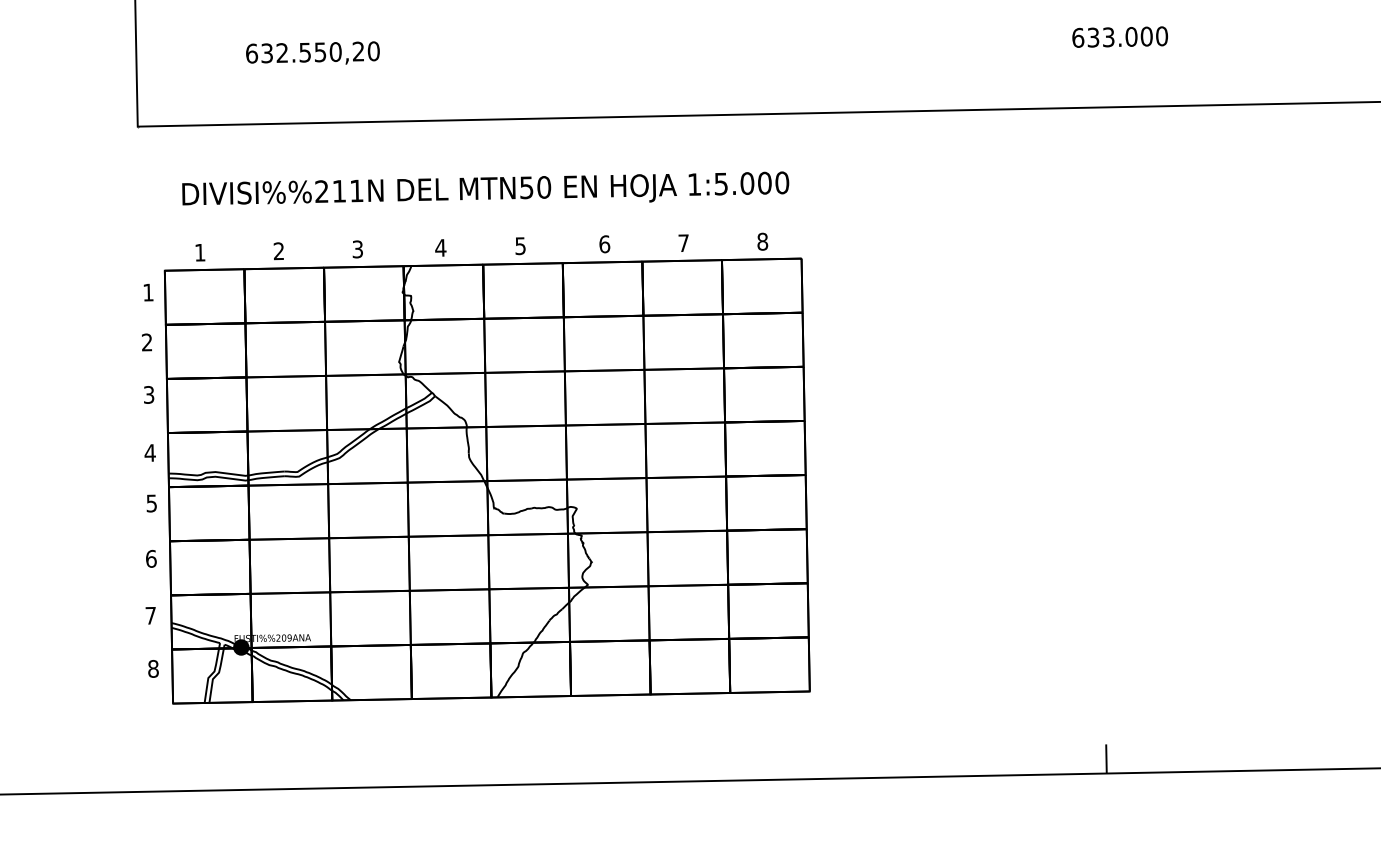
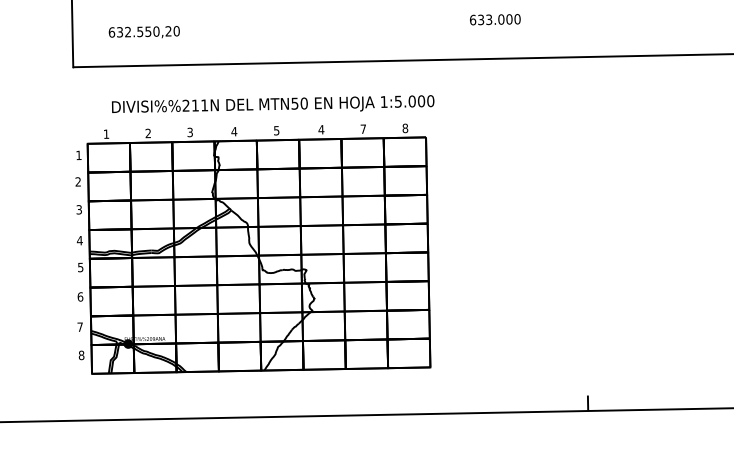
text: (1120, 36) -> (495, 19), moved
text: (311, 53) -> (143, 32), moved
text: (486, 187) -> (273, 103), moved
text: (604, 243) -> (321, 129), 6 -> 4

